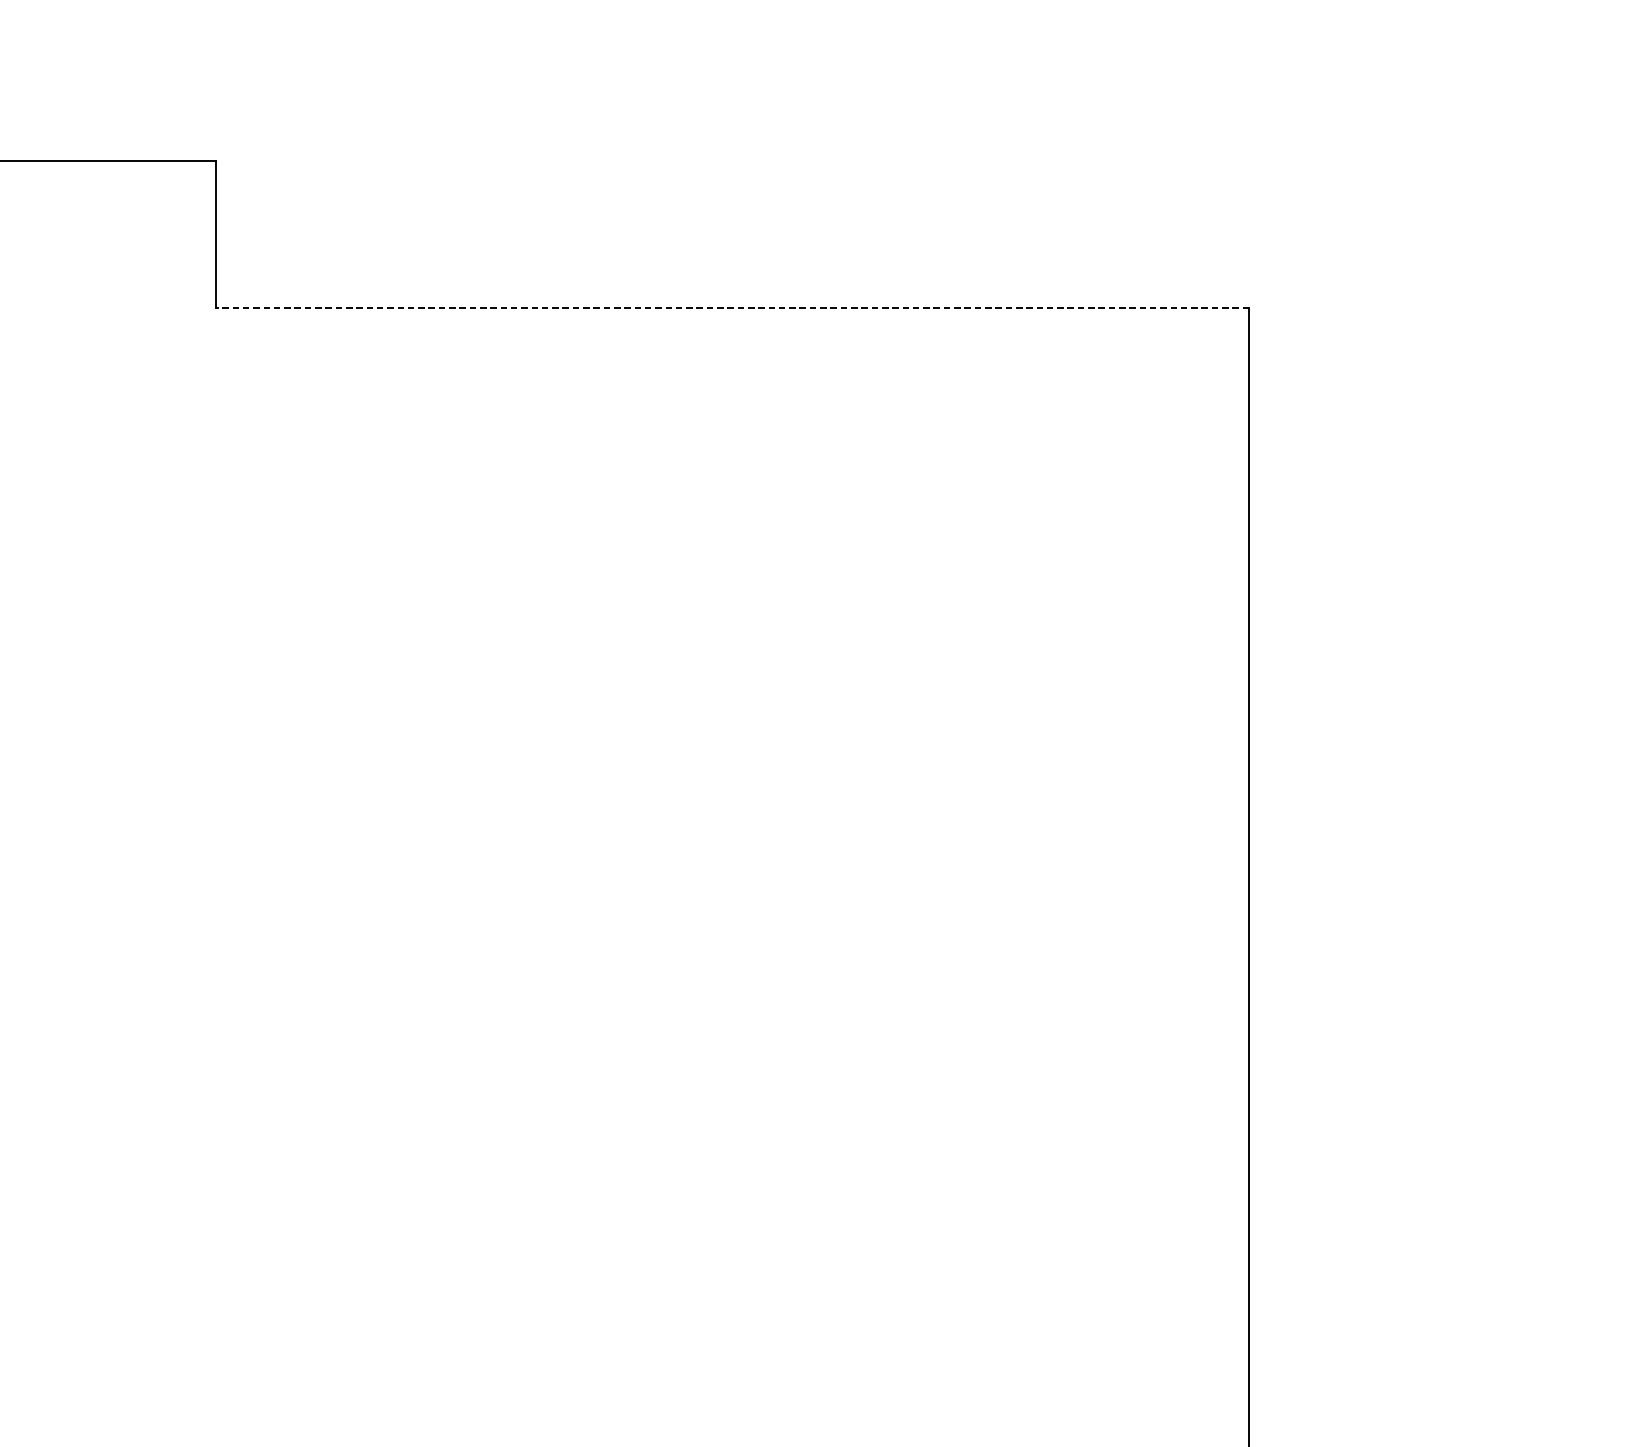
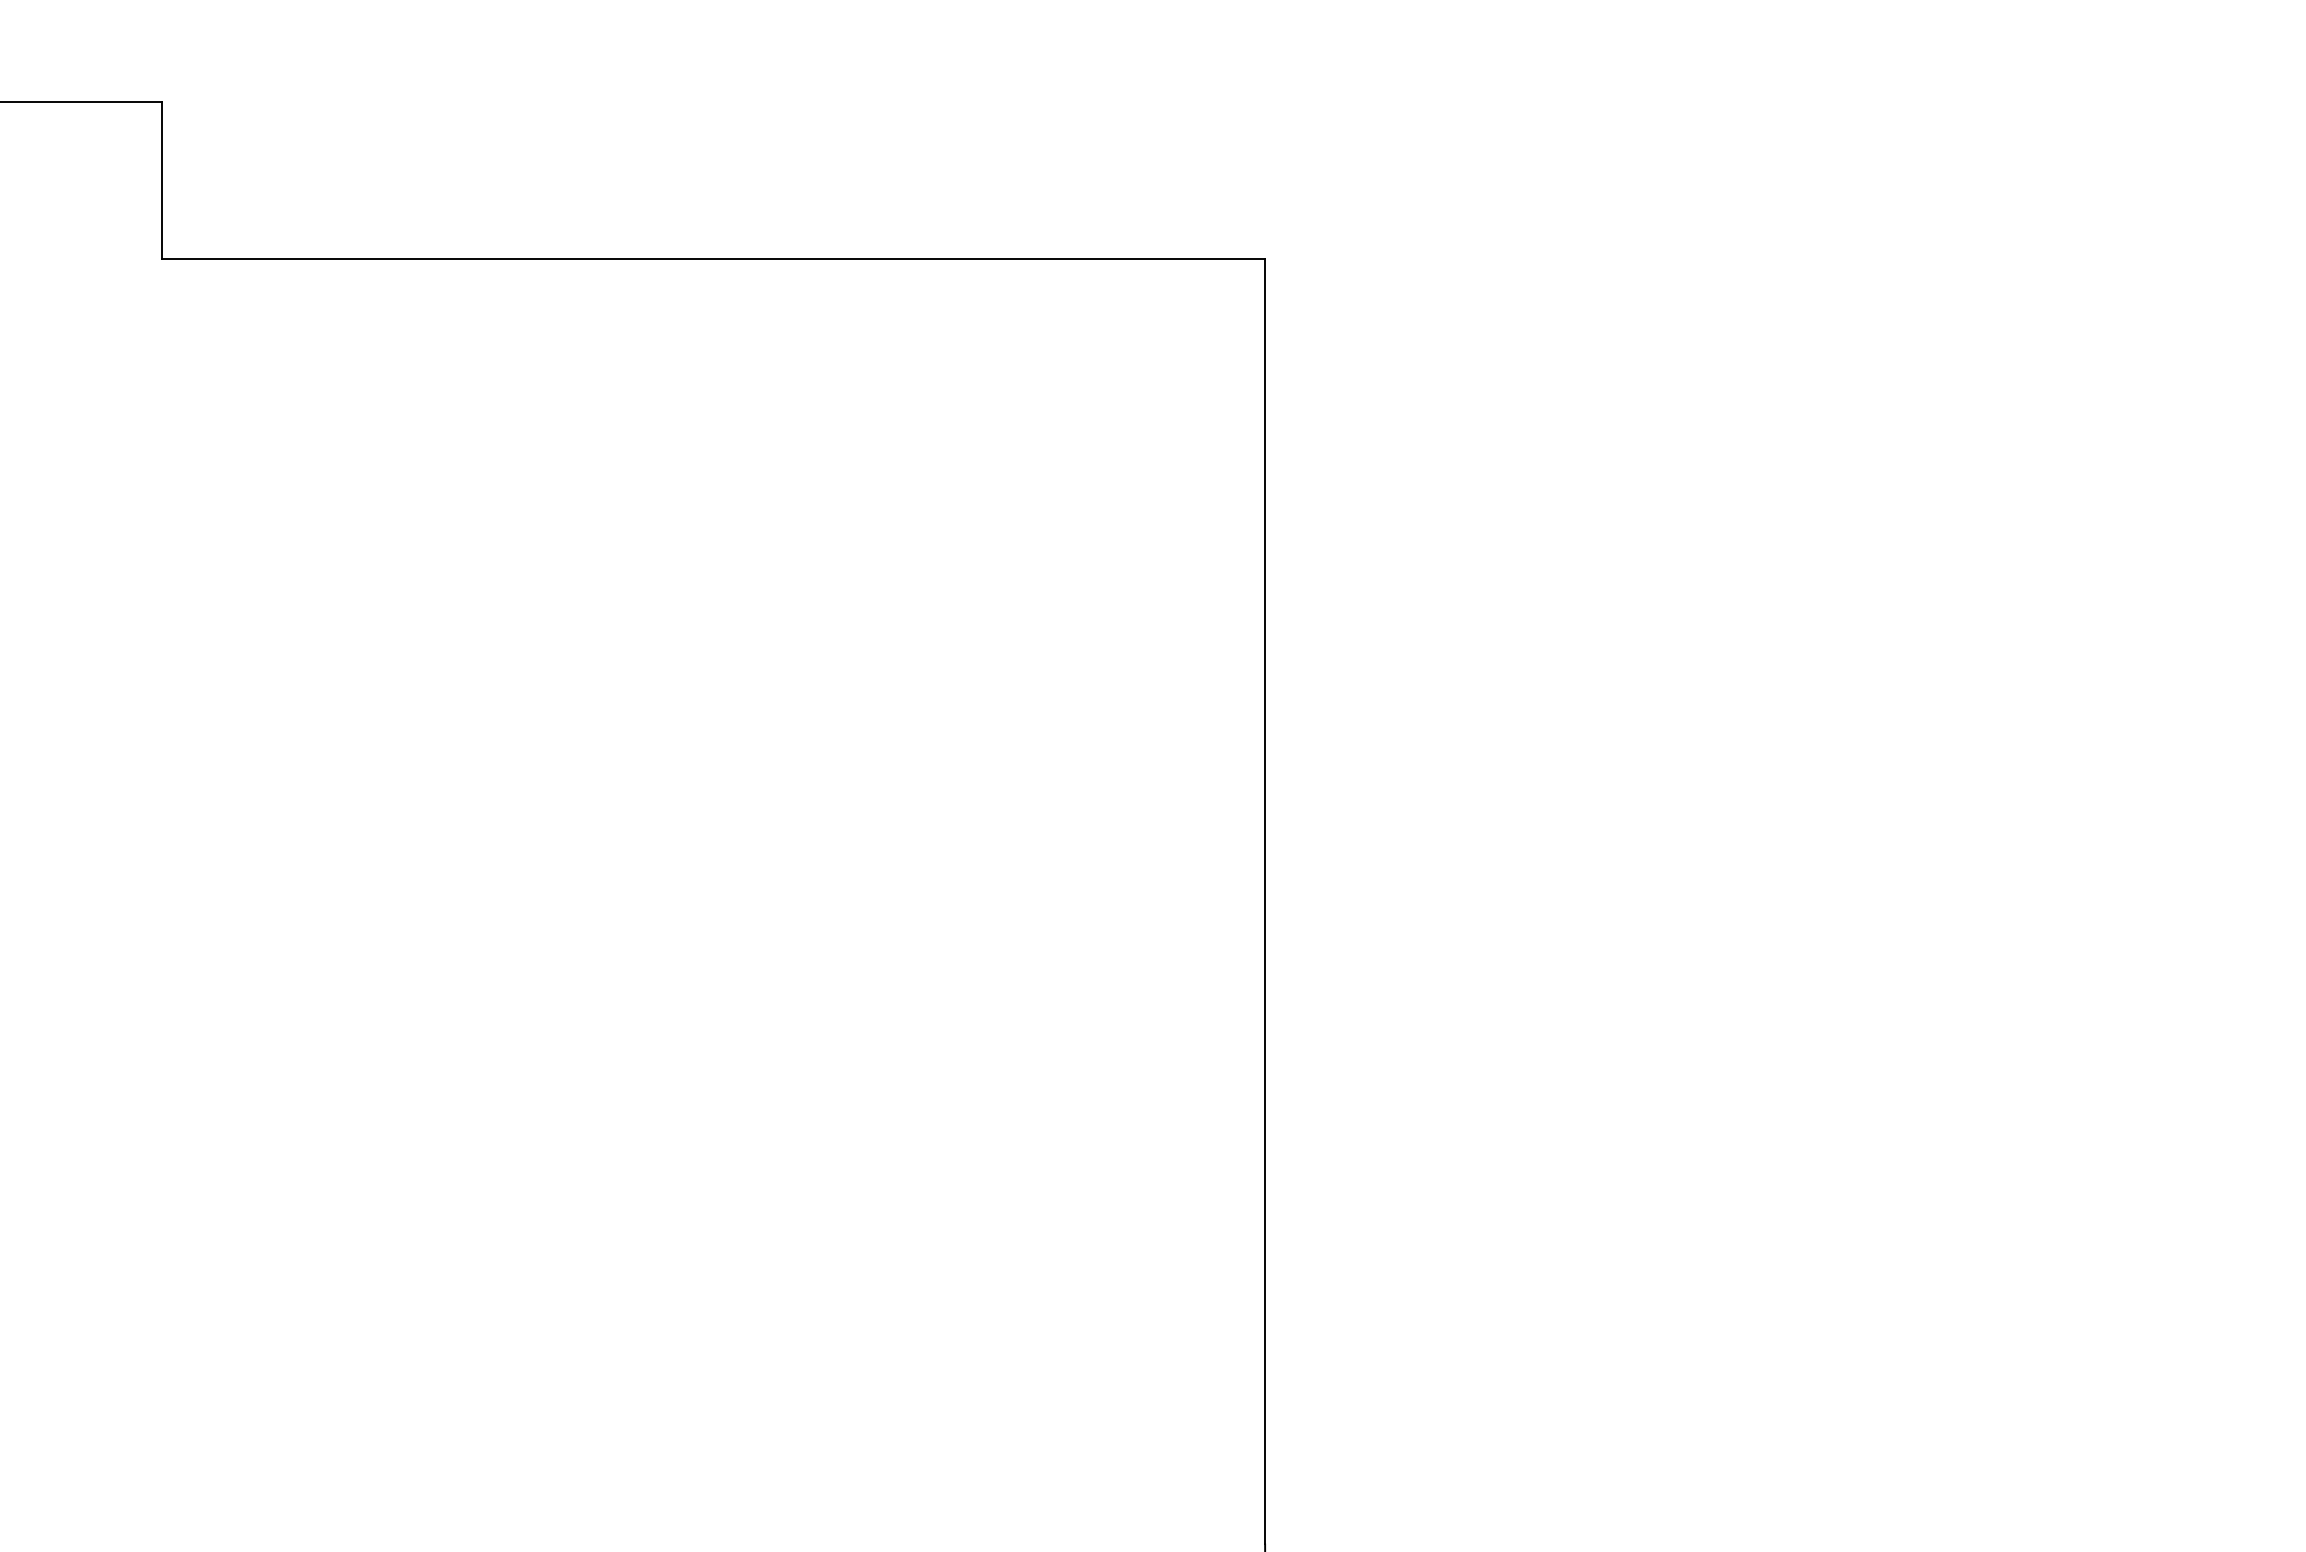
line: (732, 308) -> (713, 258), dashed -> solid

